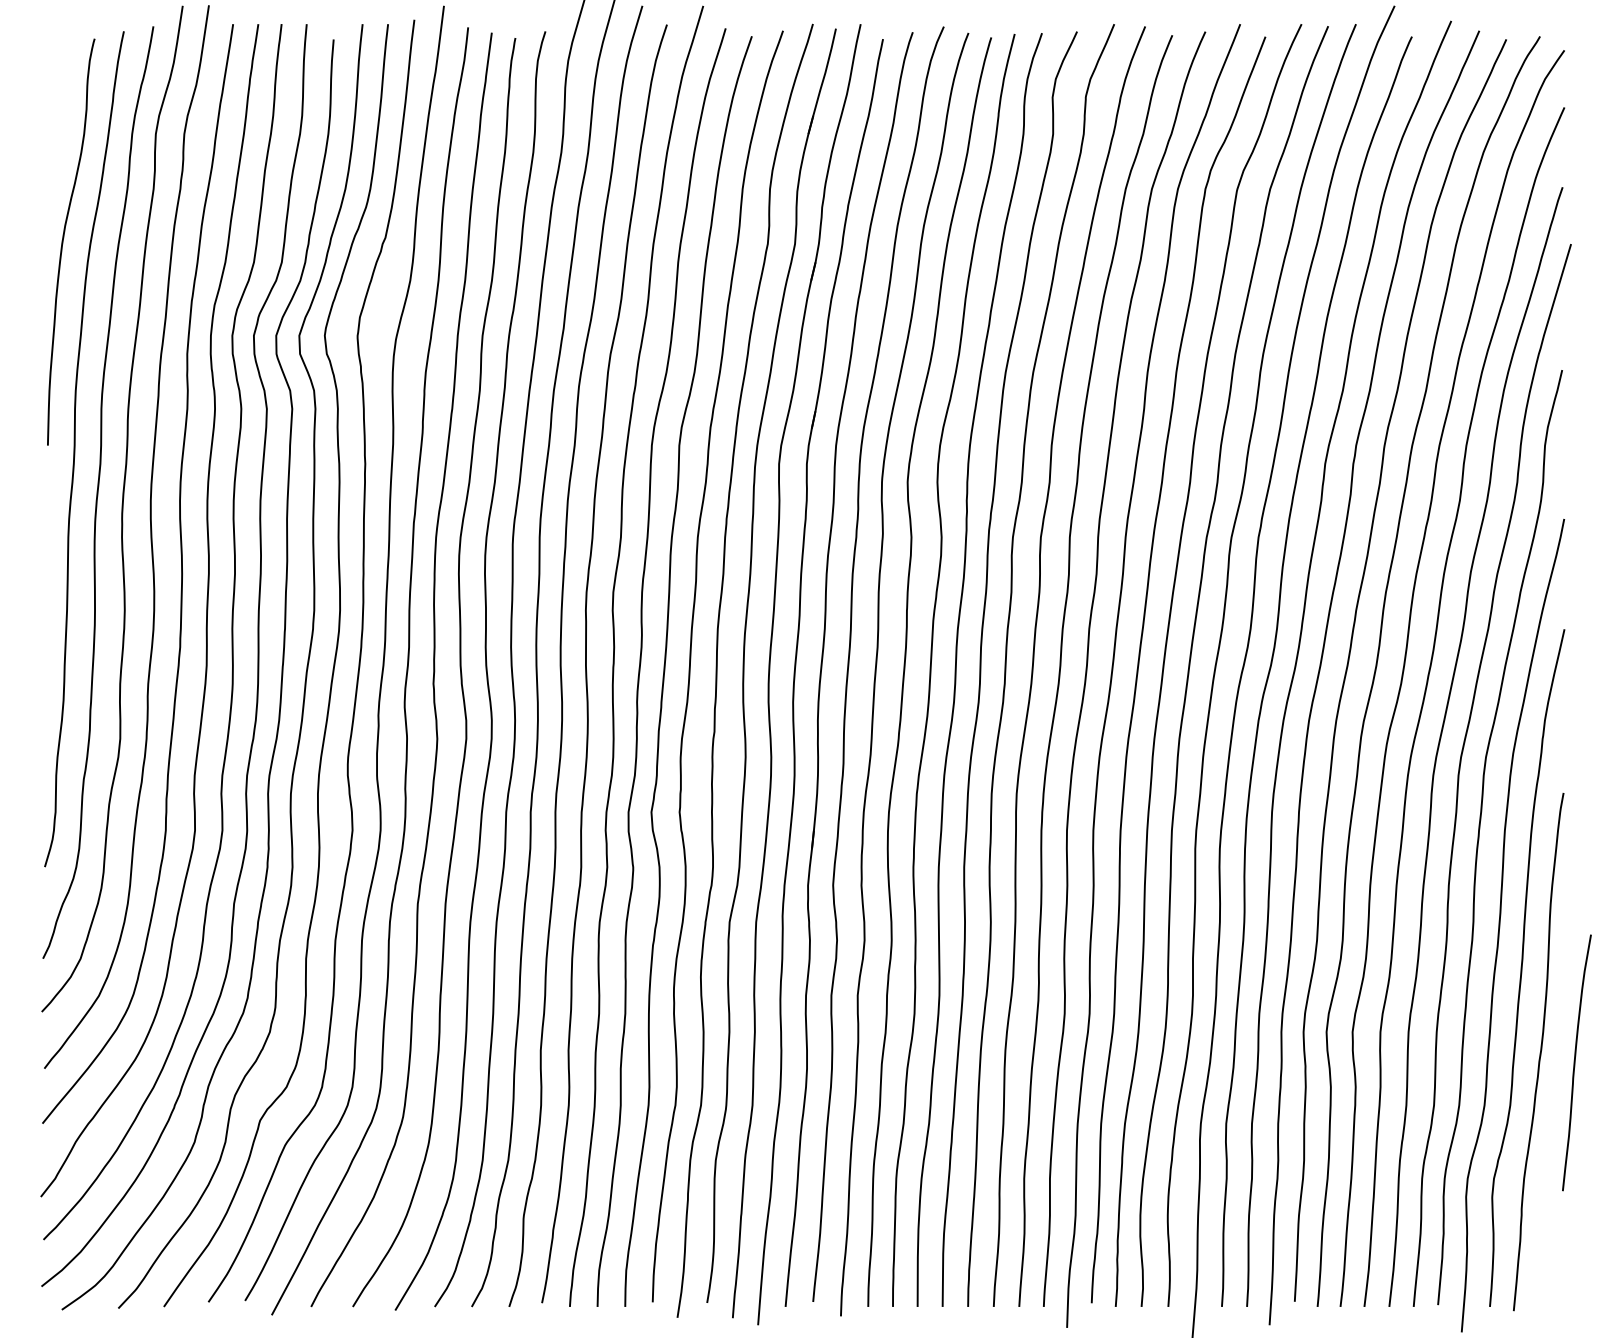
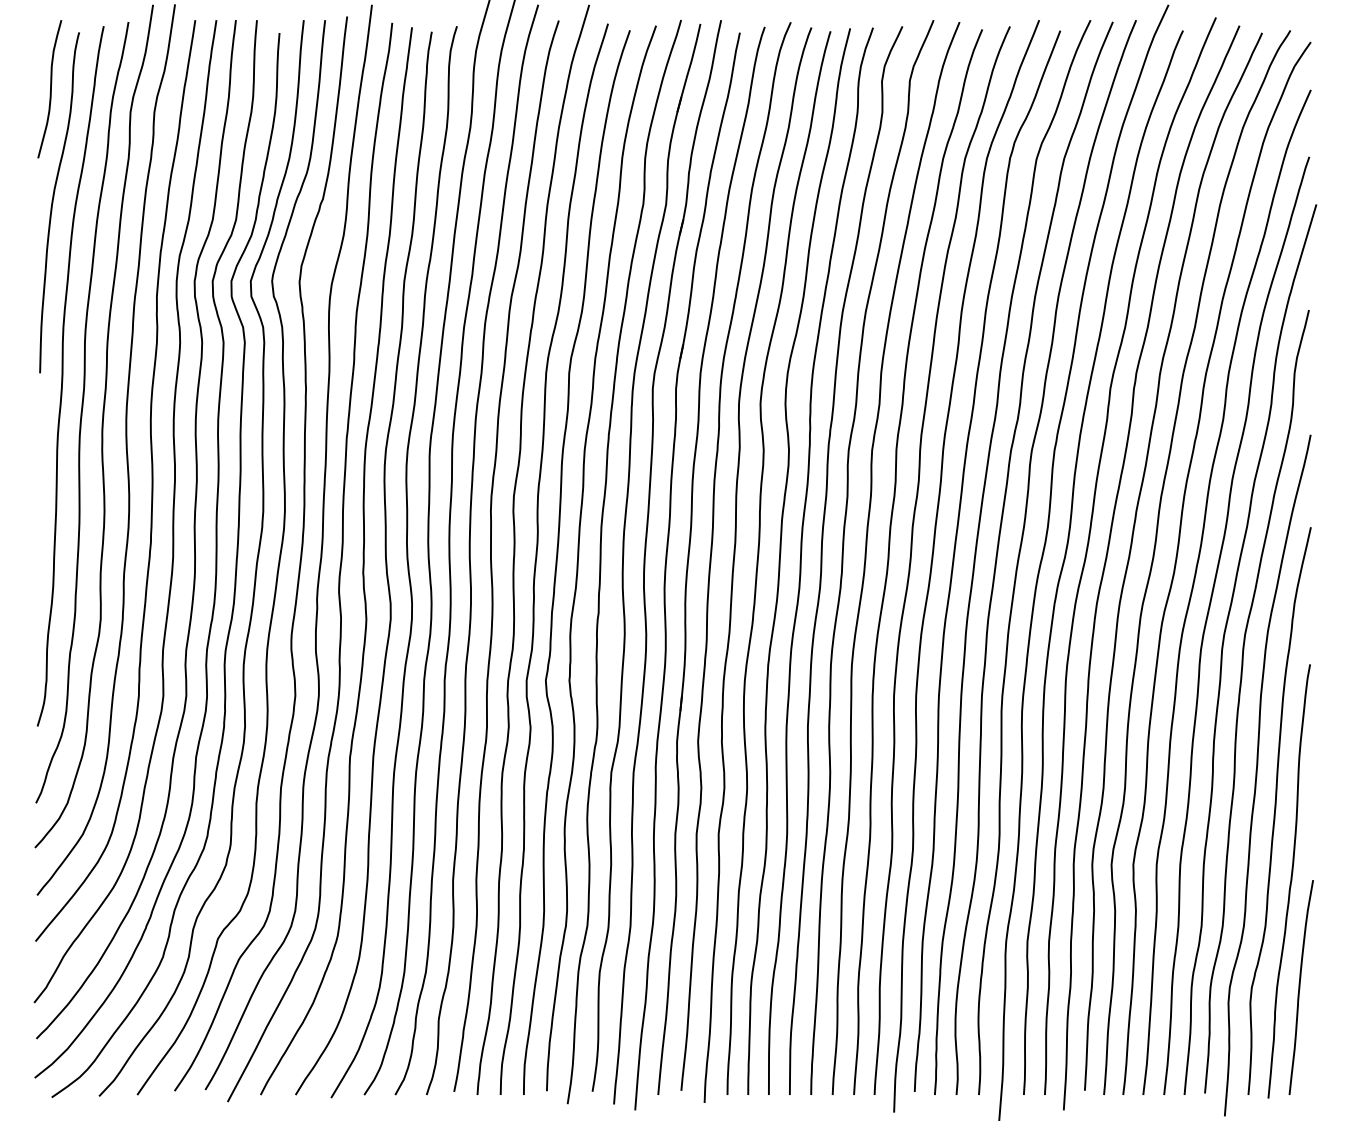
curve: (60, 106) -> (50, 89), added
curve: (1575, 1062) -> (1300, 987), moved

